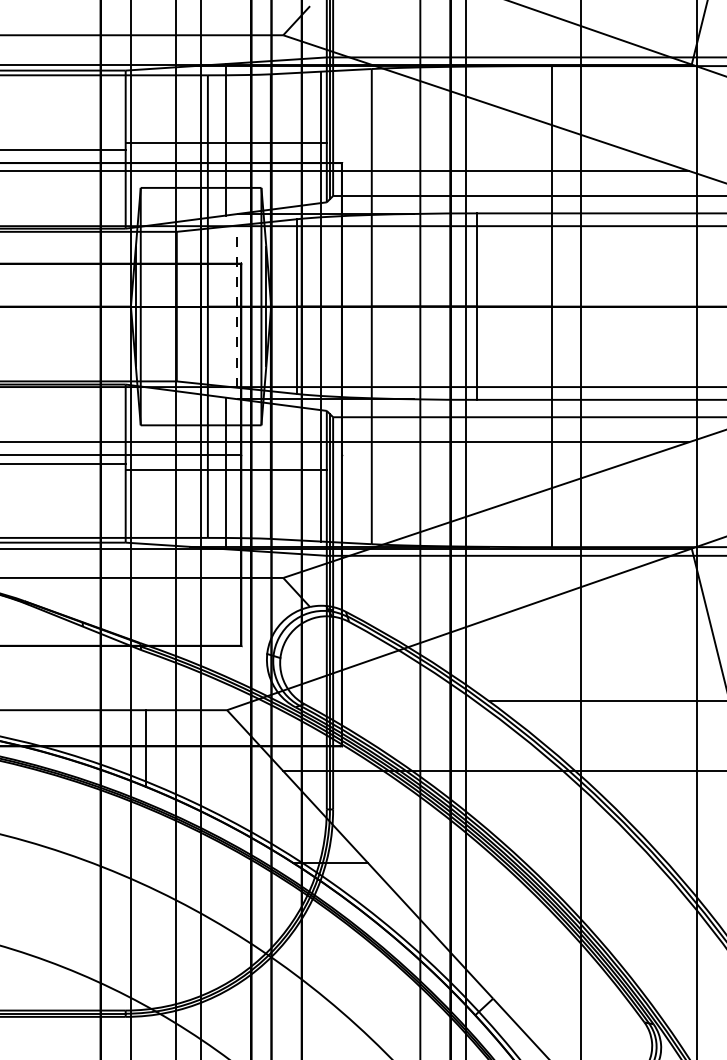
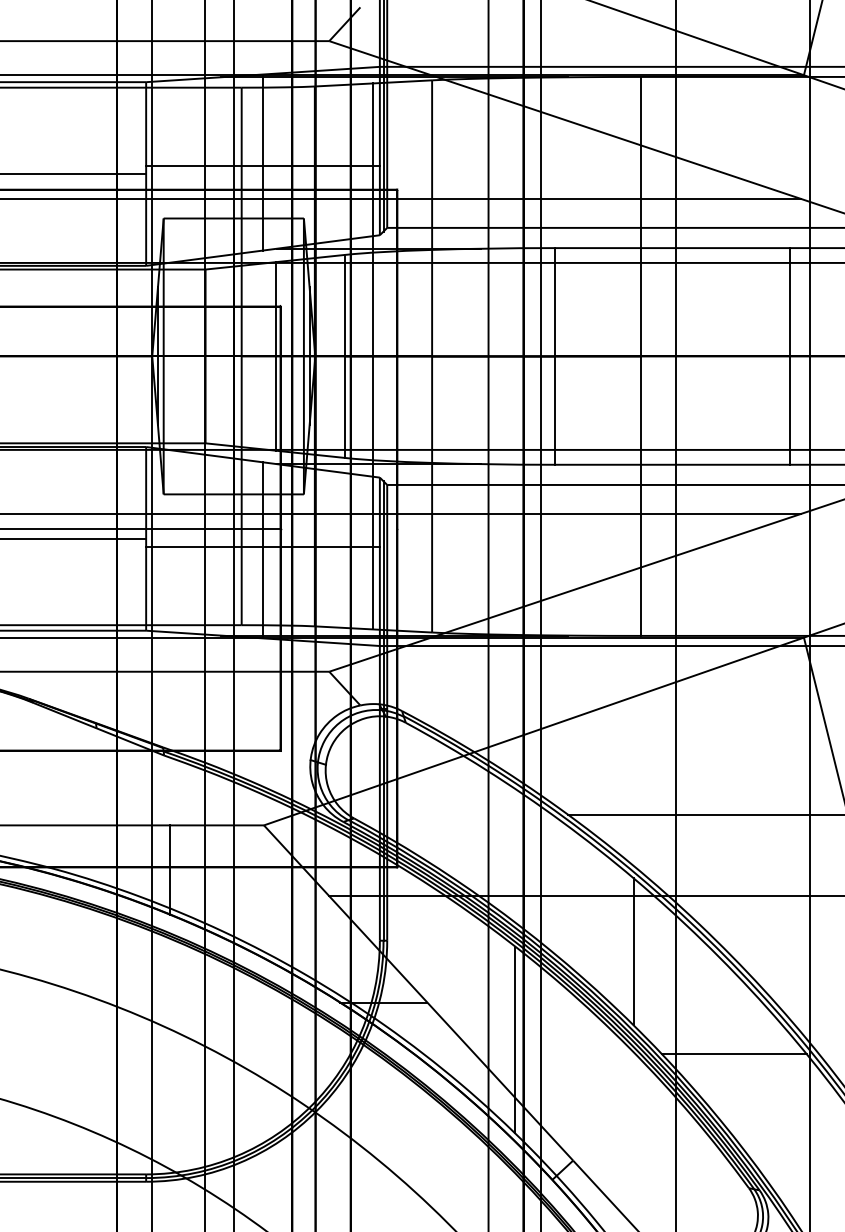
line: (236, 305) -> (275, 355), dashed -> solid
line: (680, 306) -> (790, 356), added
line: (545, 818) -> (633, 951), added
line: (443, 894) -> (515, 1039), added
line: (632, 907) -> (734, 1054), added

